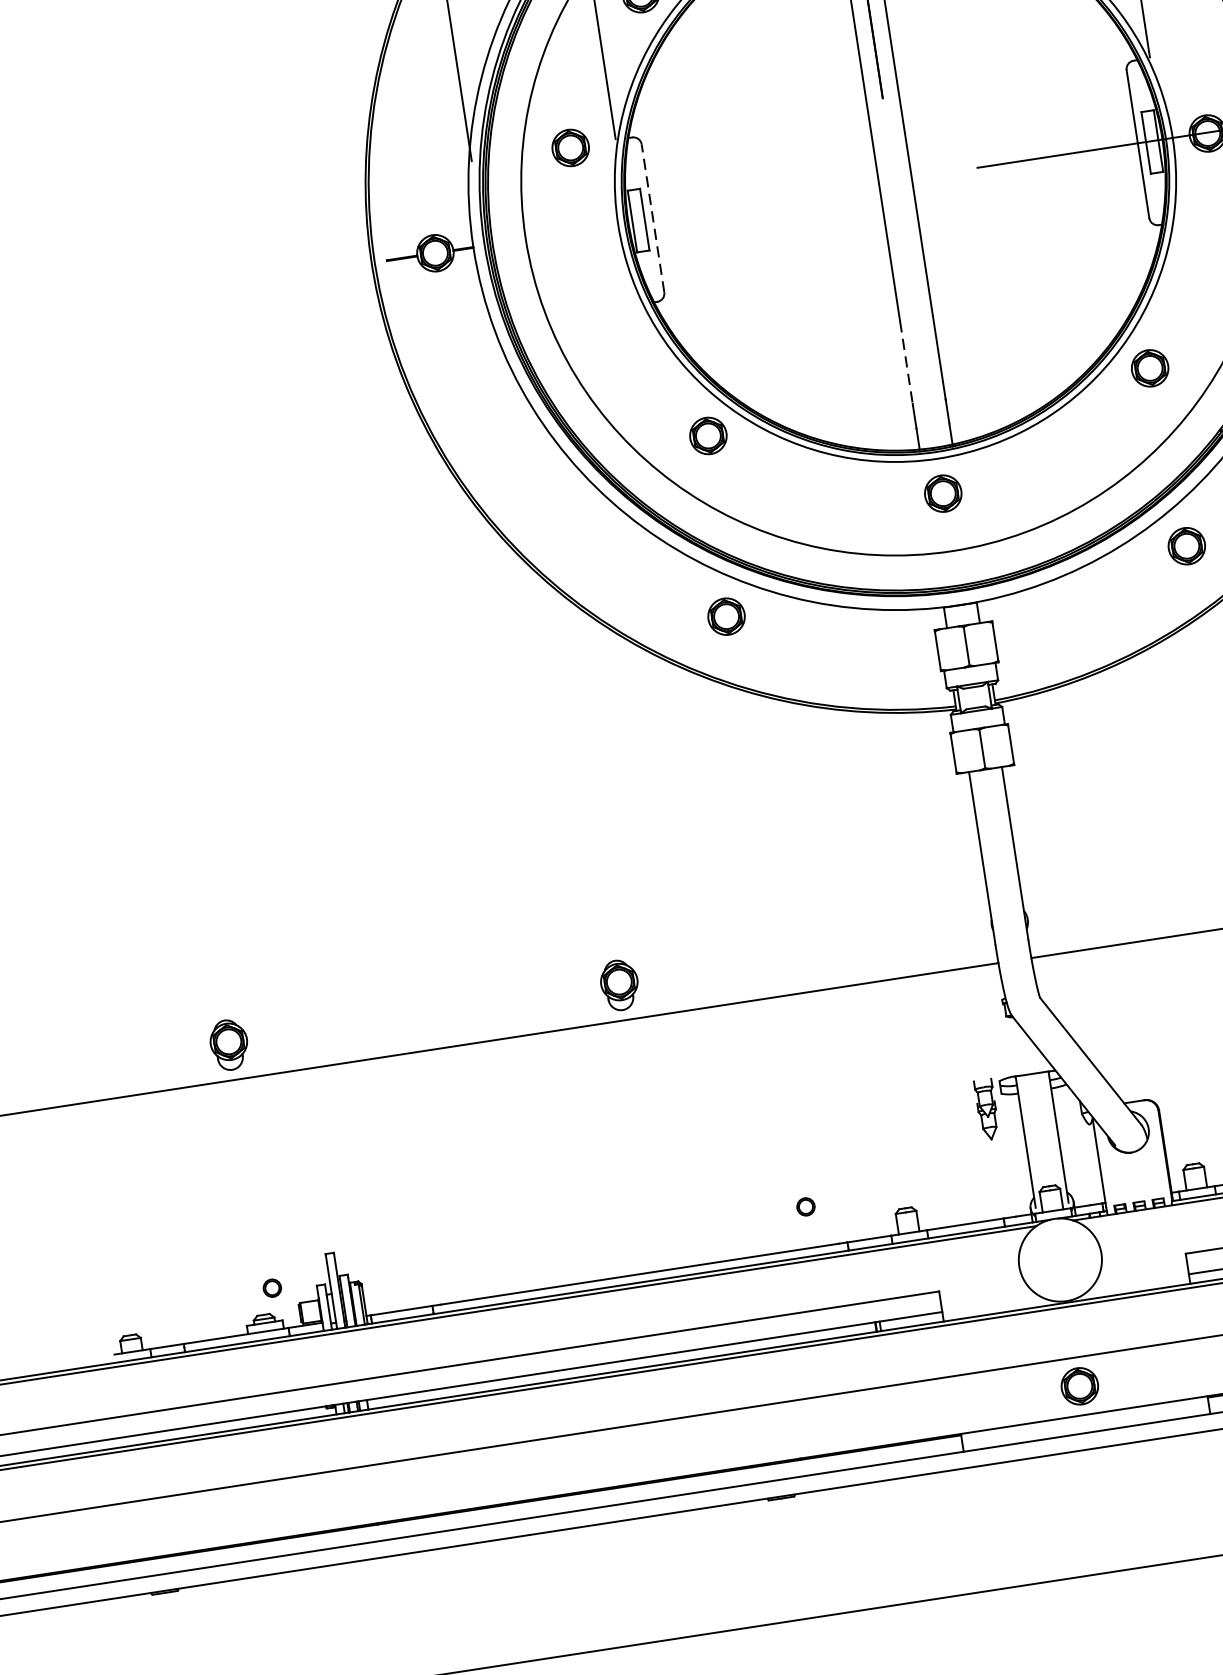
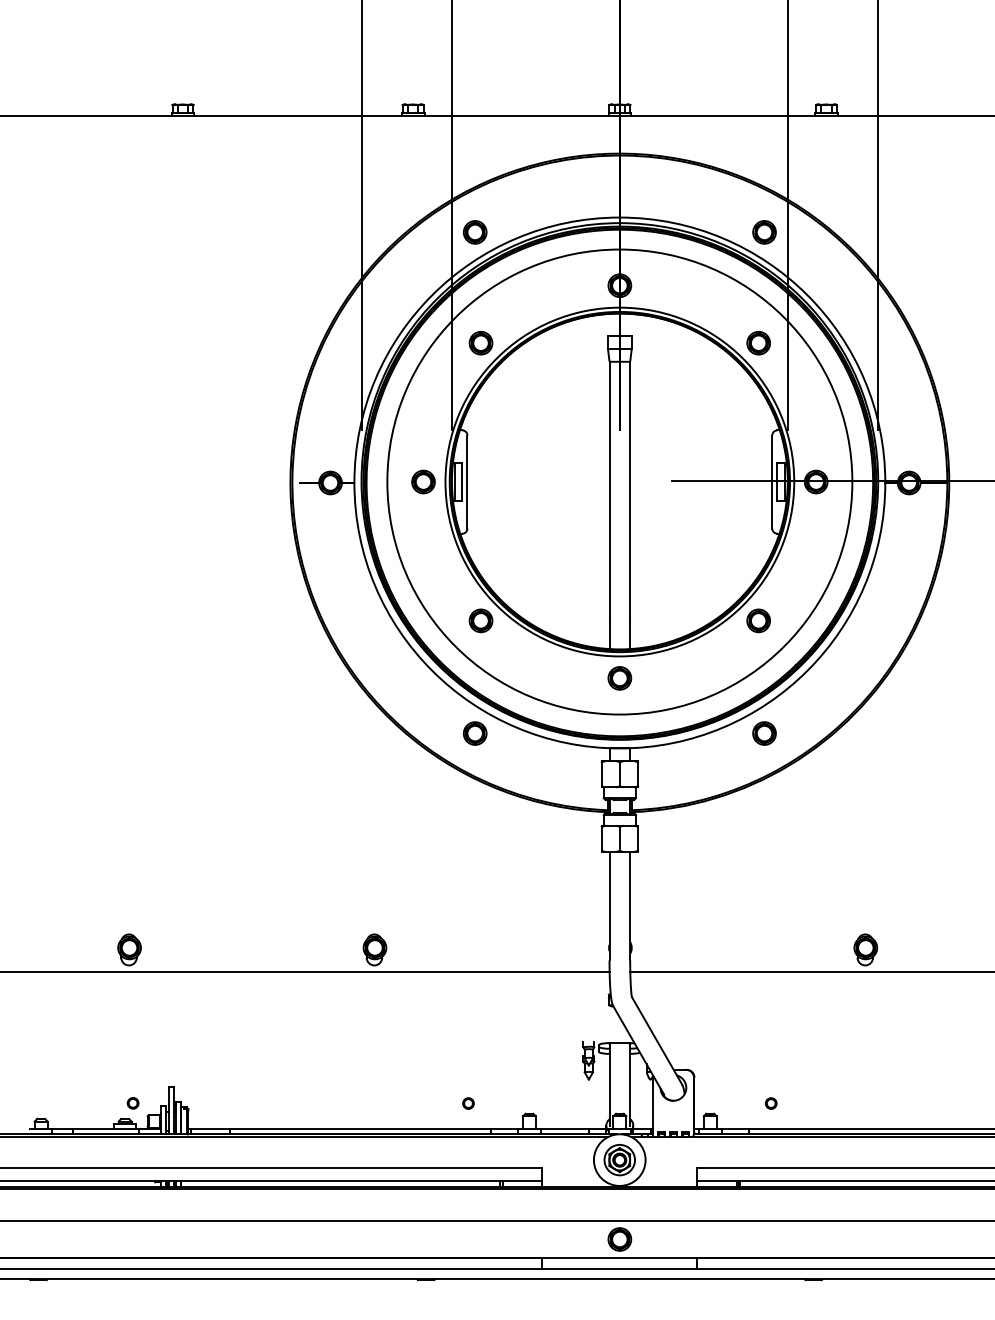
part: (570, 147) -> (423, 481), moved
line: (653, 219) -> (467, 482), dashed -> solid
line: (906, 362) -> (609, 594), dashed -> solid
part: (1060, 1260) -> (619, 1160), added

